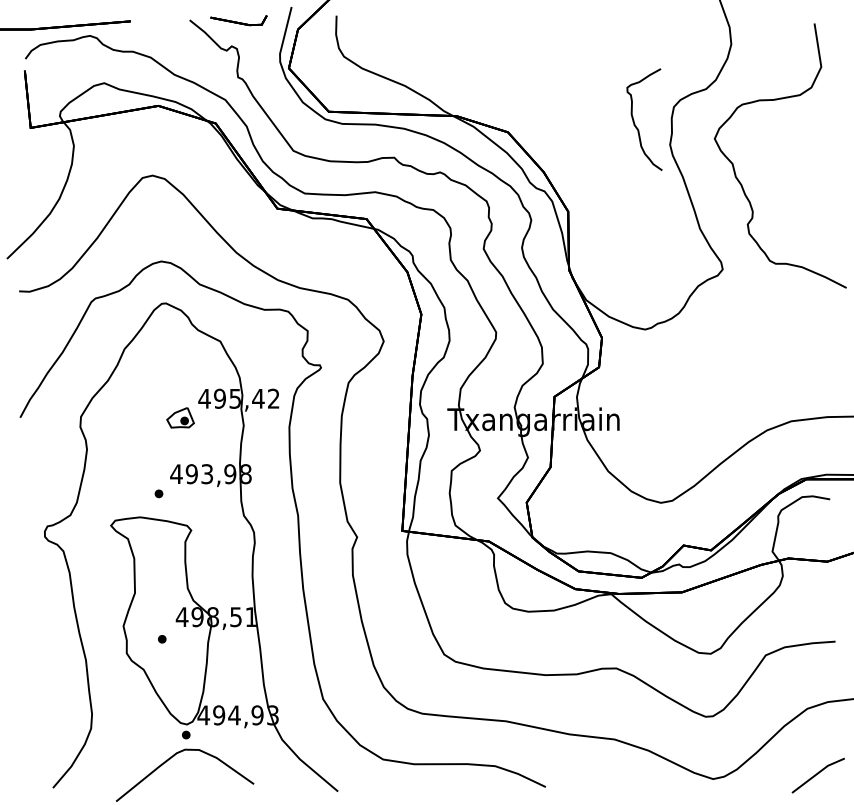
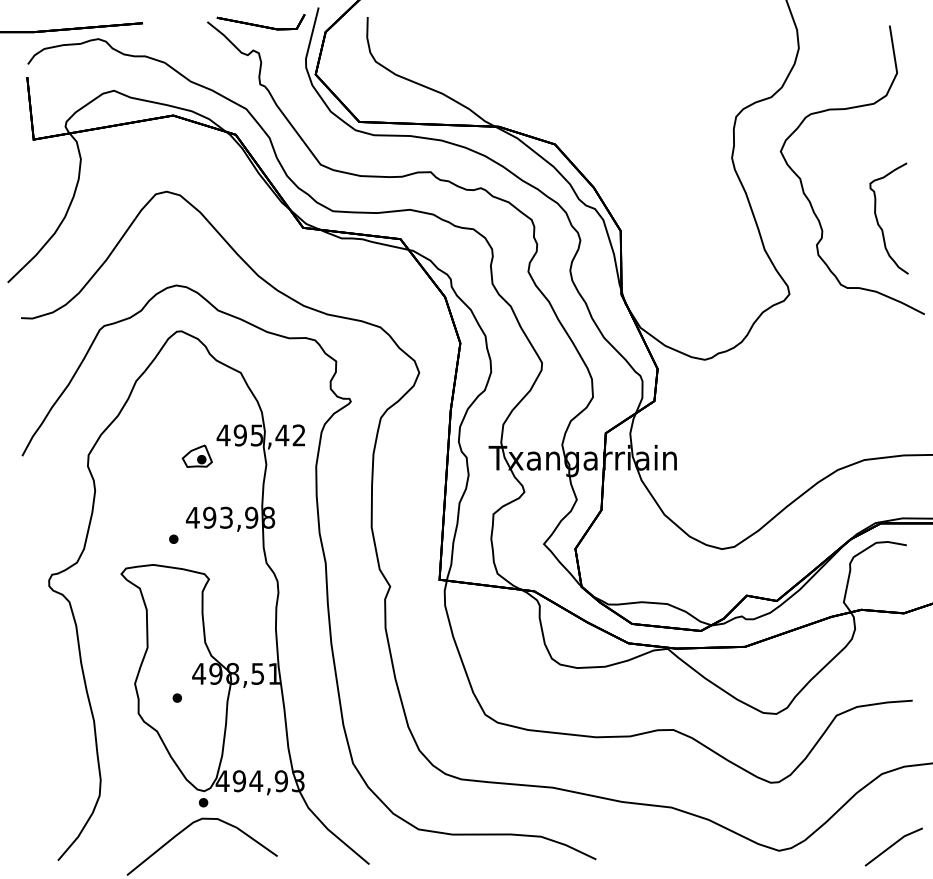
part: (238, 20) -> (260, 22), size x1.43
curve: (634, 121) -> (878, 220), moved

